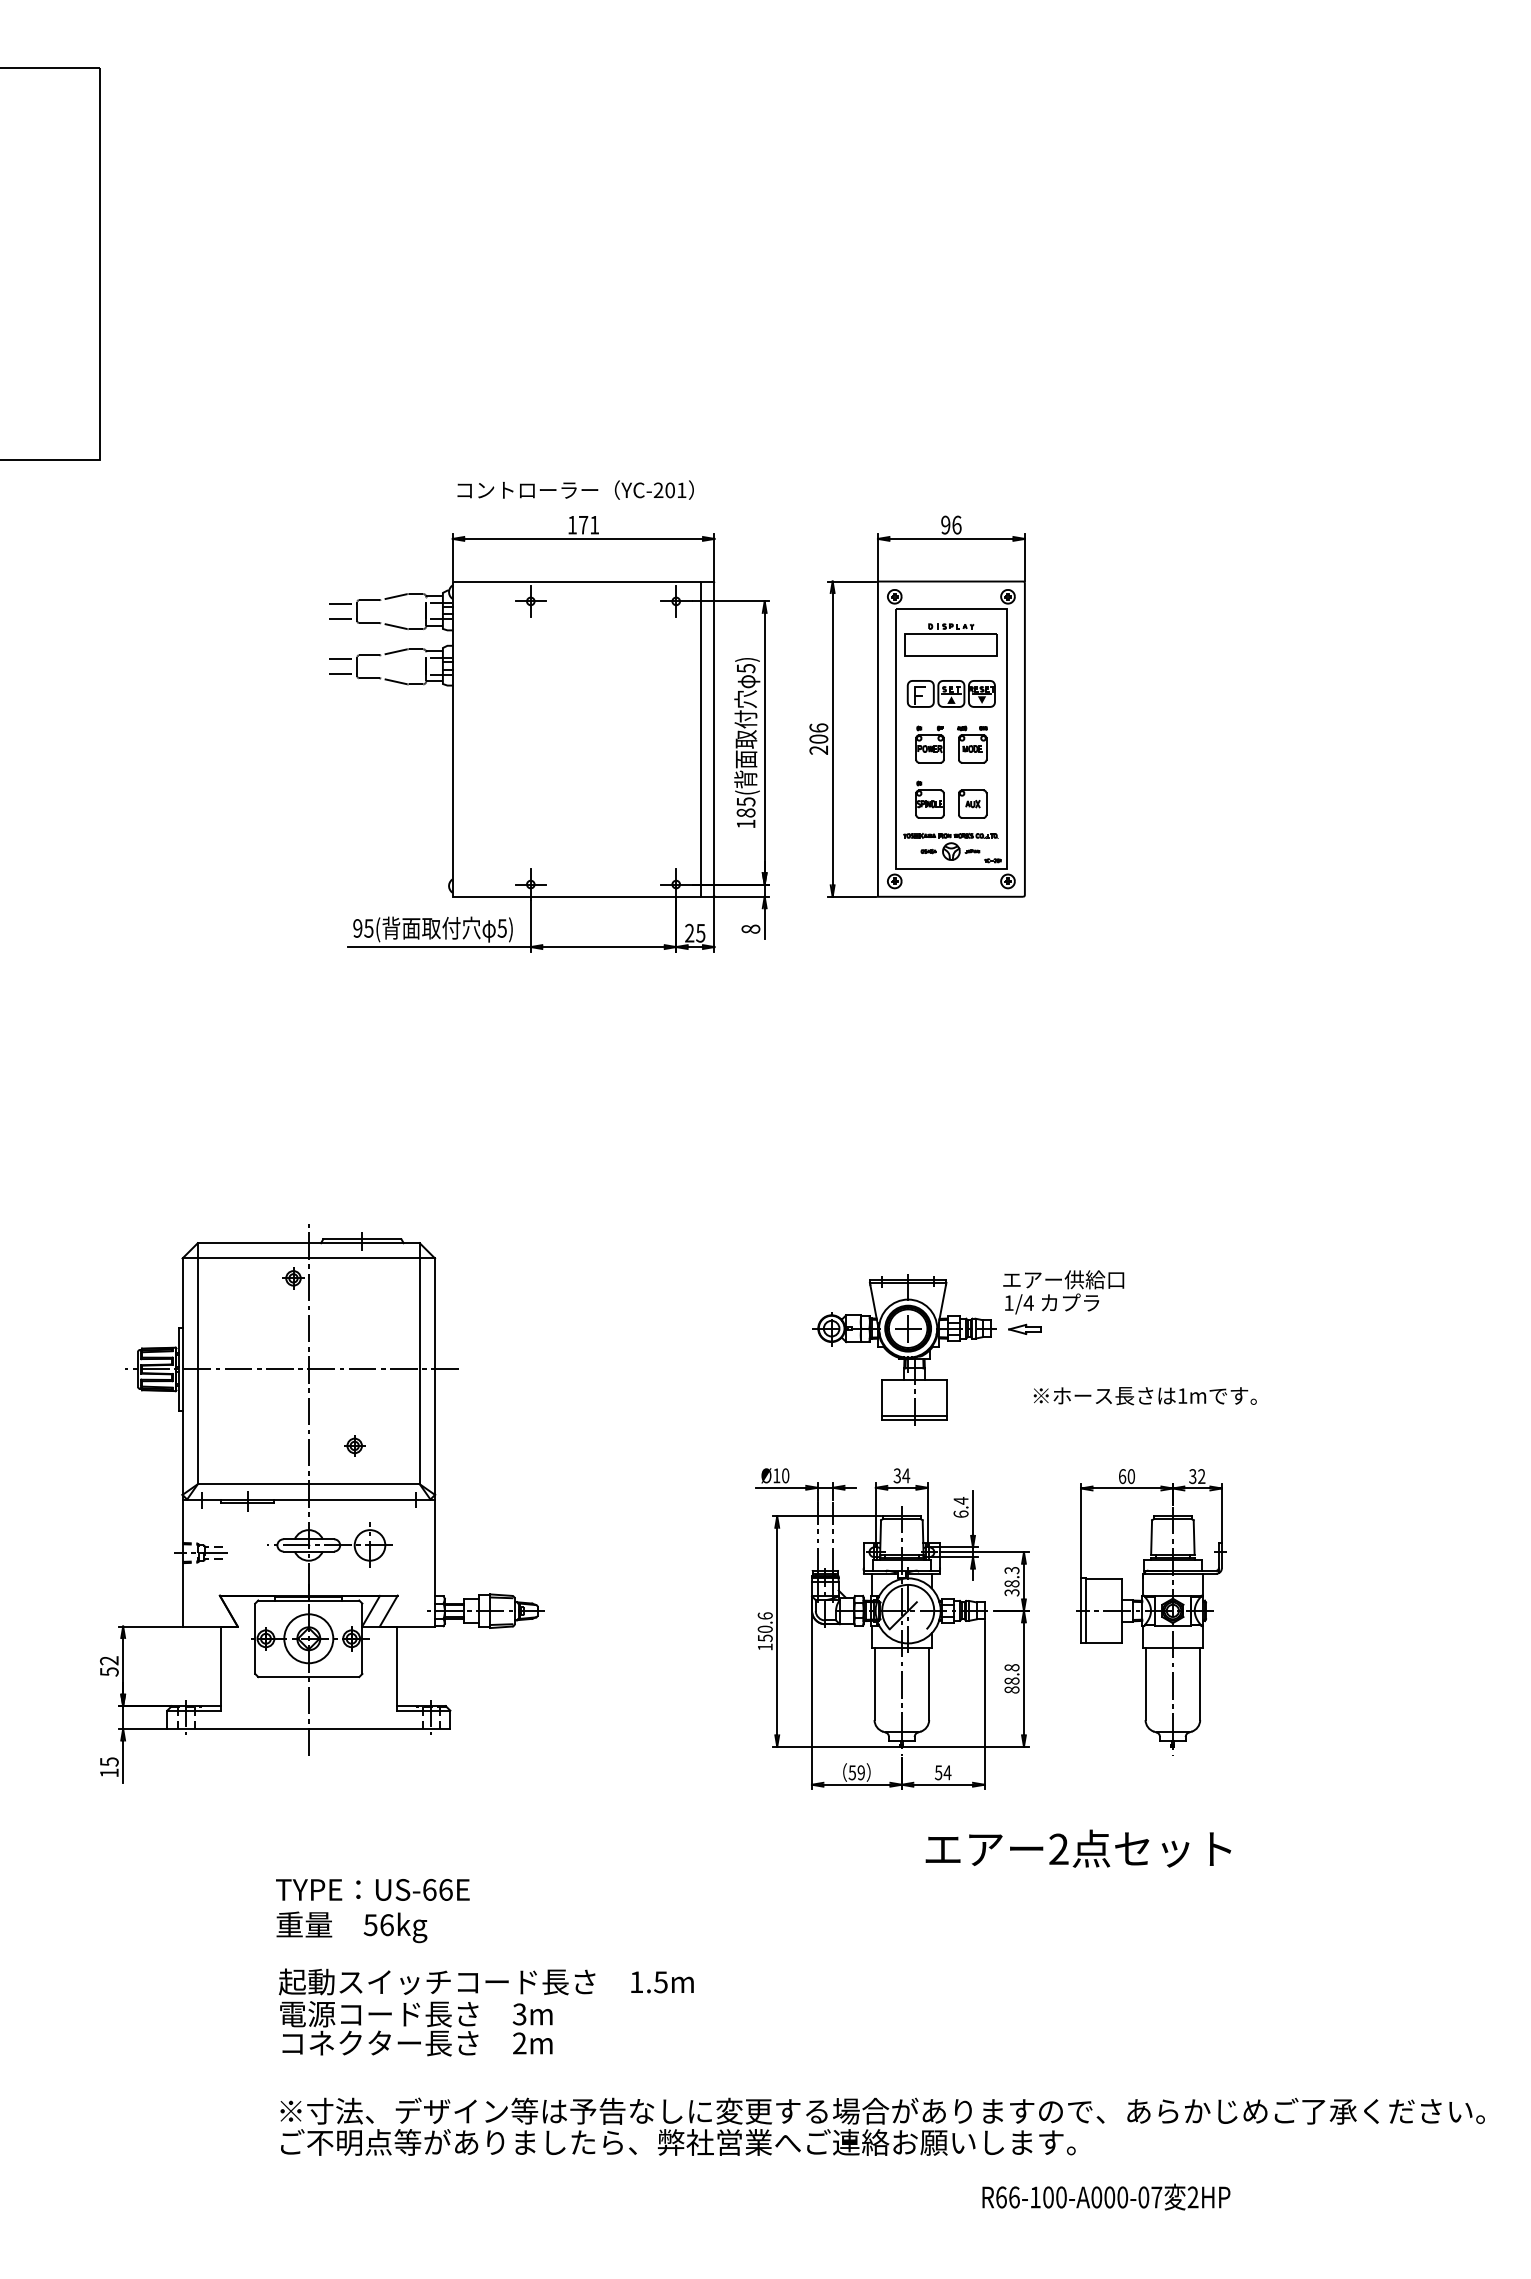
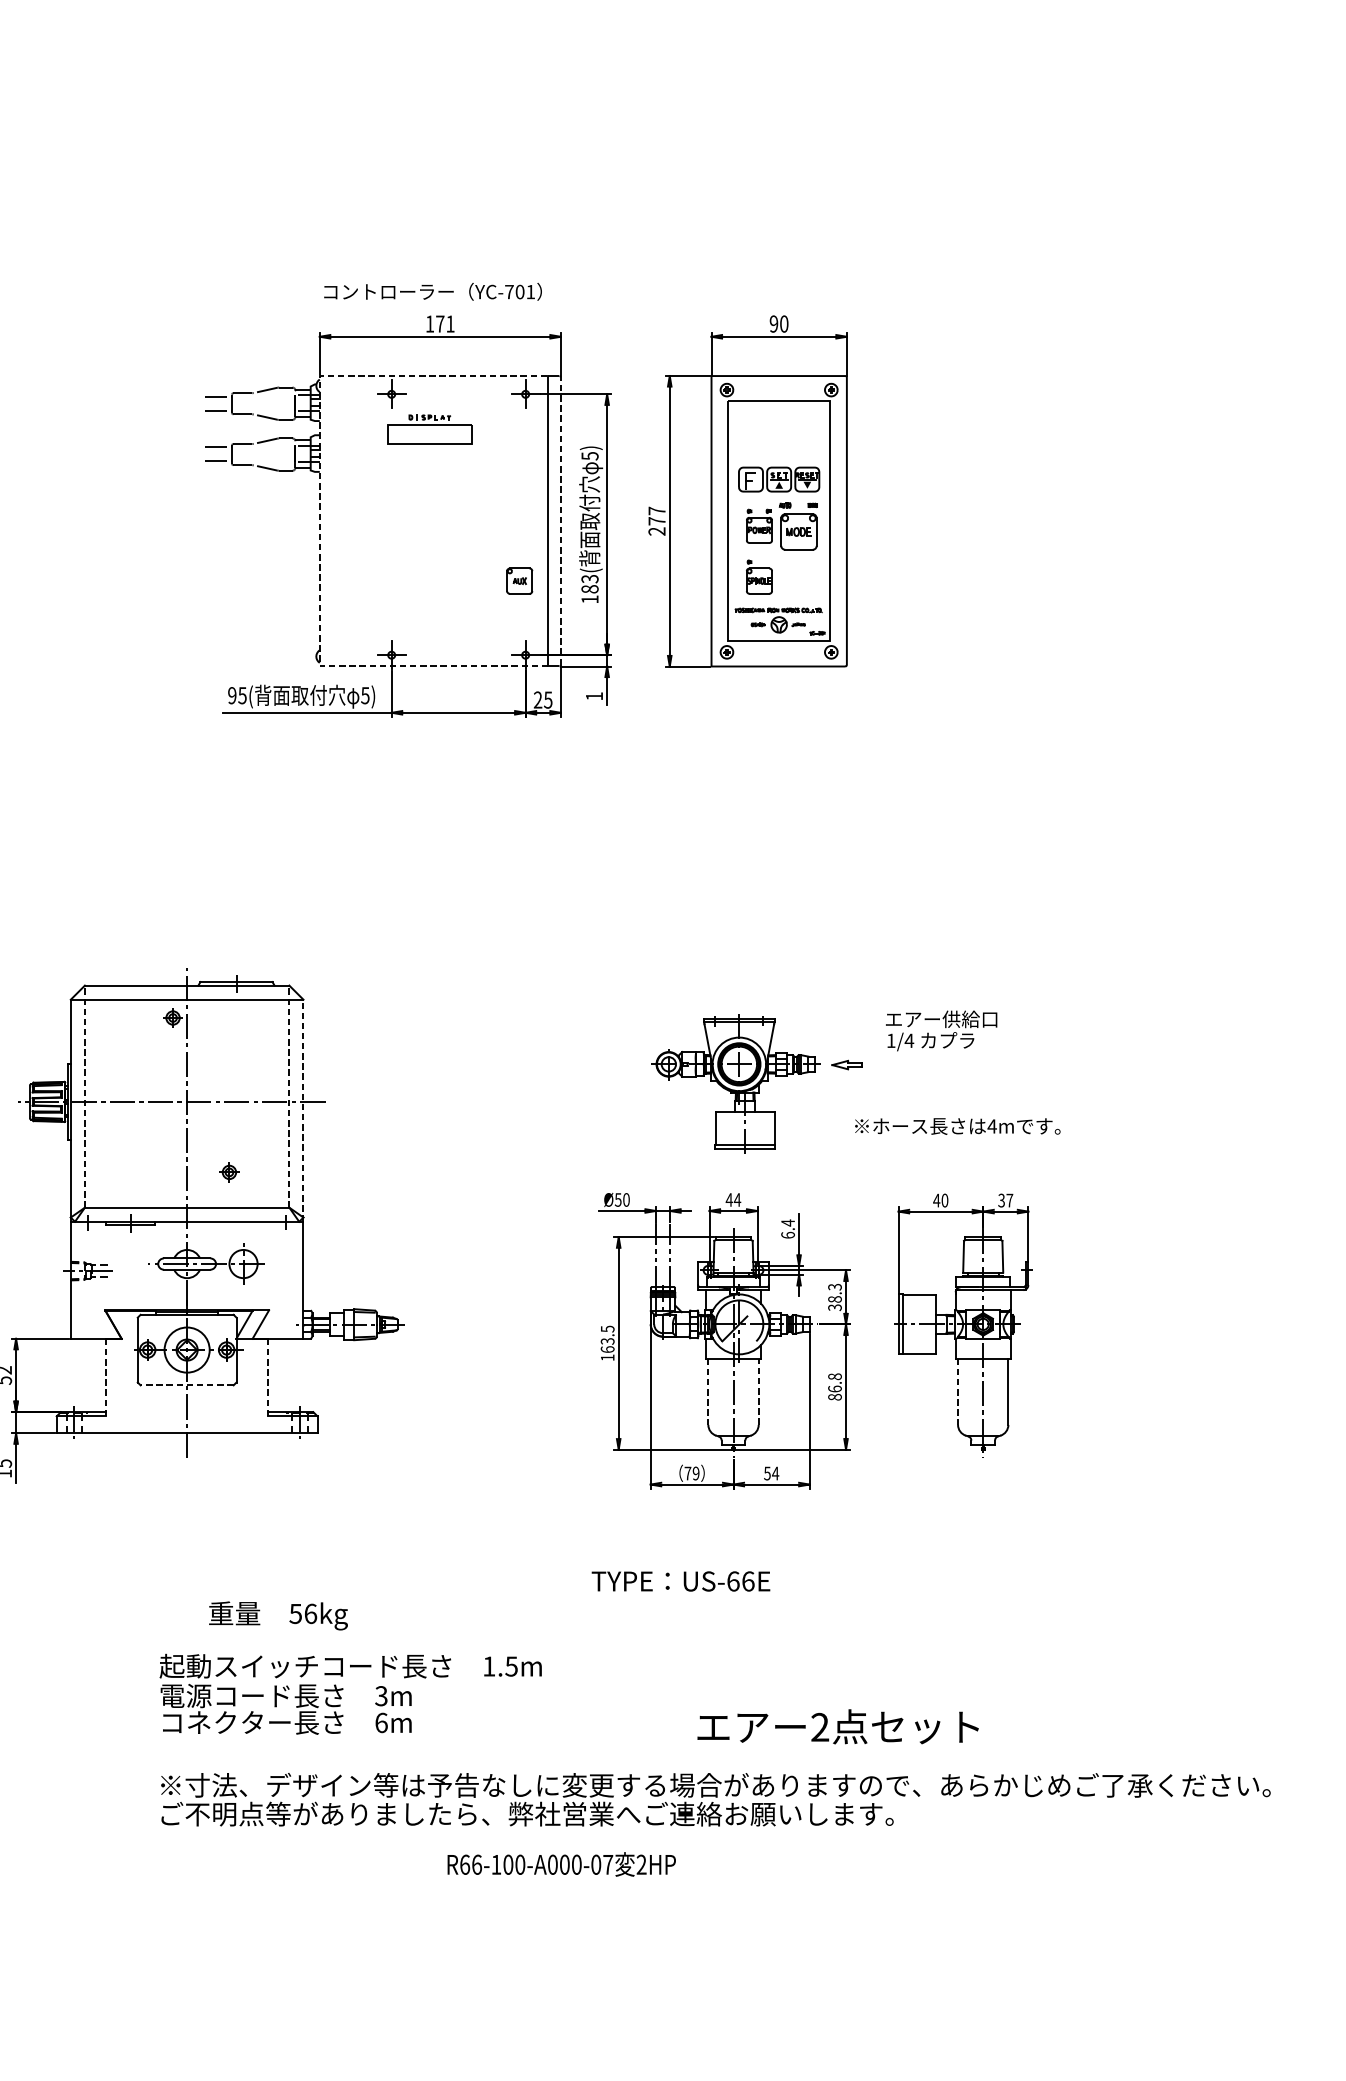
text: (658, 489) -> (509, 291), YC-201 -> YC-701
text: (956, 524) -> (783, 323), 96 -> 90
part: (950, 639) -> (429, 429), moved
text: (818, 733) -> (656, 516), 206 -> 277
line: (714, 738) -> (560, 520), solid -> dashed
line: (452, 739) -> (319, 521), solid -> dashed
part: (972, 744) -> (798, 526), size x1.4
text: (745, 801) -> (589, 578), 185( -> 183(
part: (972, 803) -> (519, 580), moved
text: (750, 928) -> (594, 695), 8 -> 1
text: (1063, 1292) -> (941, 1031), moved
line: (197, 1363) -> (84, 1096), solid -> dashed
line: (419, 1363) -> (289, 1096), solid -> dashed
line: (435, 1378) -> (303, 1110), solid -> dashed
text: (1182, 1395) -> (992, 1125), 1m -> 4m
text: (776, 1475) -> (618, 1199), Ø10 -> Ø50
text: (897, 1475) -> (729, 1199), 34 -> 44
text: (1122, 1476) -> (936, 1200), 60 -> 40
text: (1201, 1476) -> (1009, 1200), 32 -> 37
text: (764, 1626) -> (606, 1338), 150.6 -> 163.5
line: (220, 1669) -> (105, 1378), solid -> dashed
line: (396, 1669) -> (267, 1378), solid -> dashed
line: (308, 1677) -> (186, 1385), solid -> dashed
text: (1011, 1680) -> (834, 1388), 88.8 -> 86.8
line: (874, 1684) -> (708, 1392), solid -> dashed
line: (929, 1684) -> (758, 1392), solid -> dashed
line: (1145, 1684) -> (957, 1392), solid -> dashed
text: (852, 1772) -> (688, 1473), 59 -> 79
text: (1078, 1848) -> (838, 1726), moved
text: (372, 1889) -> (680, 1581), moved
text: (351, 1927) -> (278, 1616), moved
text: (519, 2043) -> (381, 1722), 2m -> 6m
text: (1106, 2196) -> (561, 1863), moved

